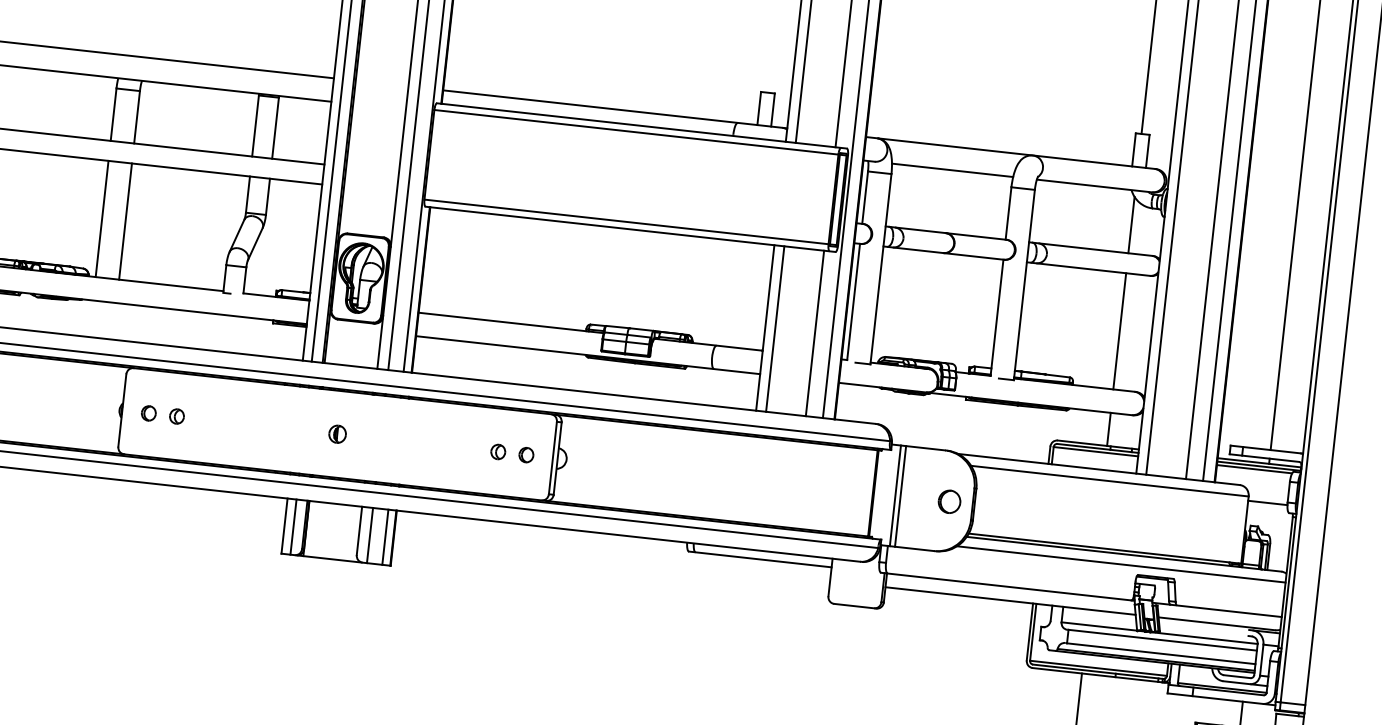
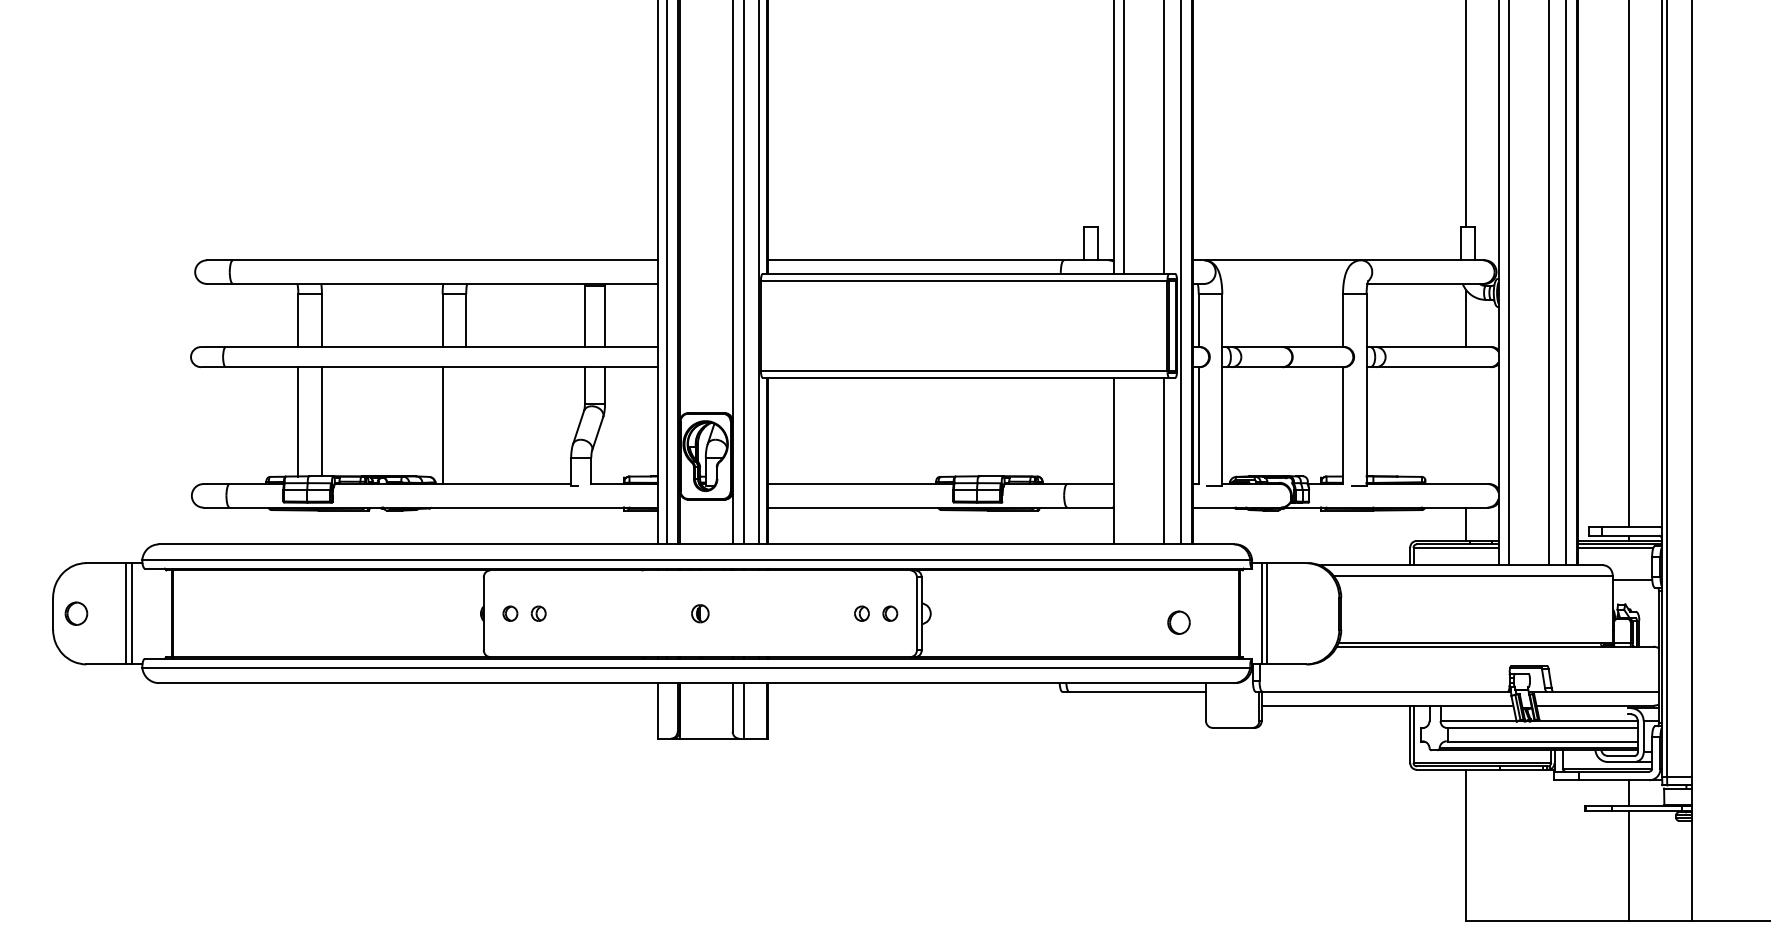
line: (952, 169) -> (1282, 283), removed
line: (125, 221) -> (466, 425), removed
line: (775, 328) -> (1123, 460), removed
line: (1119, 331) -> (1466, 425), removed
part: (949, 501) -> (1178, 622), moved
line: (293, 526) -> (666, 710), removed
line: (385, 536) -> (759, 710), removed
line: (1121, 564) -> (1493, 657), removed

